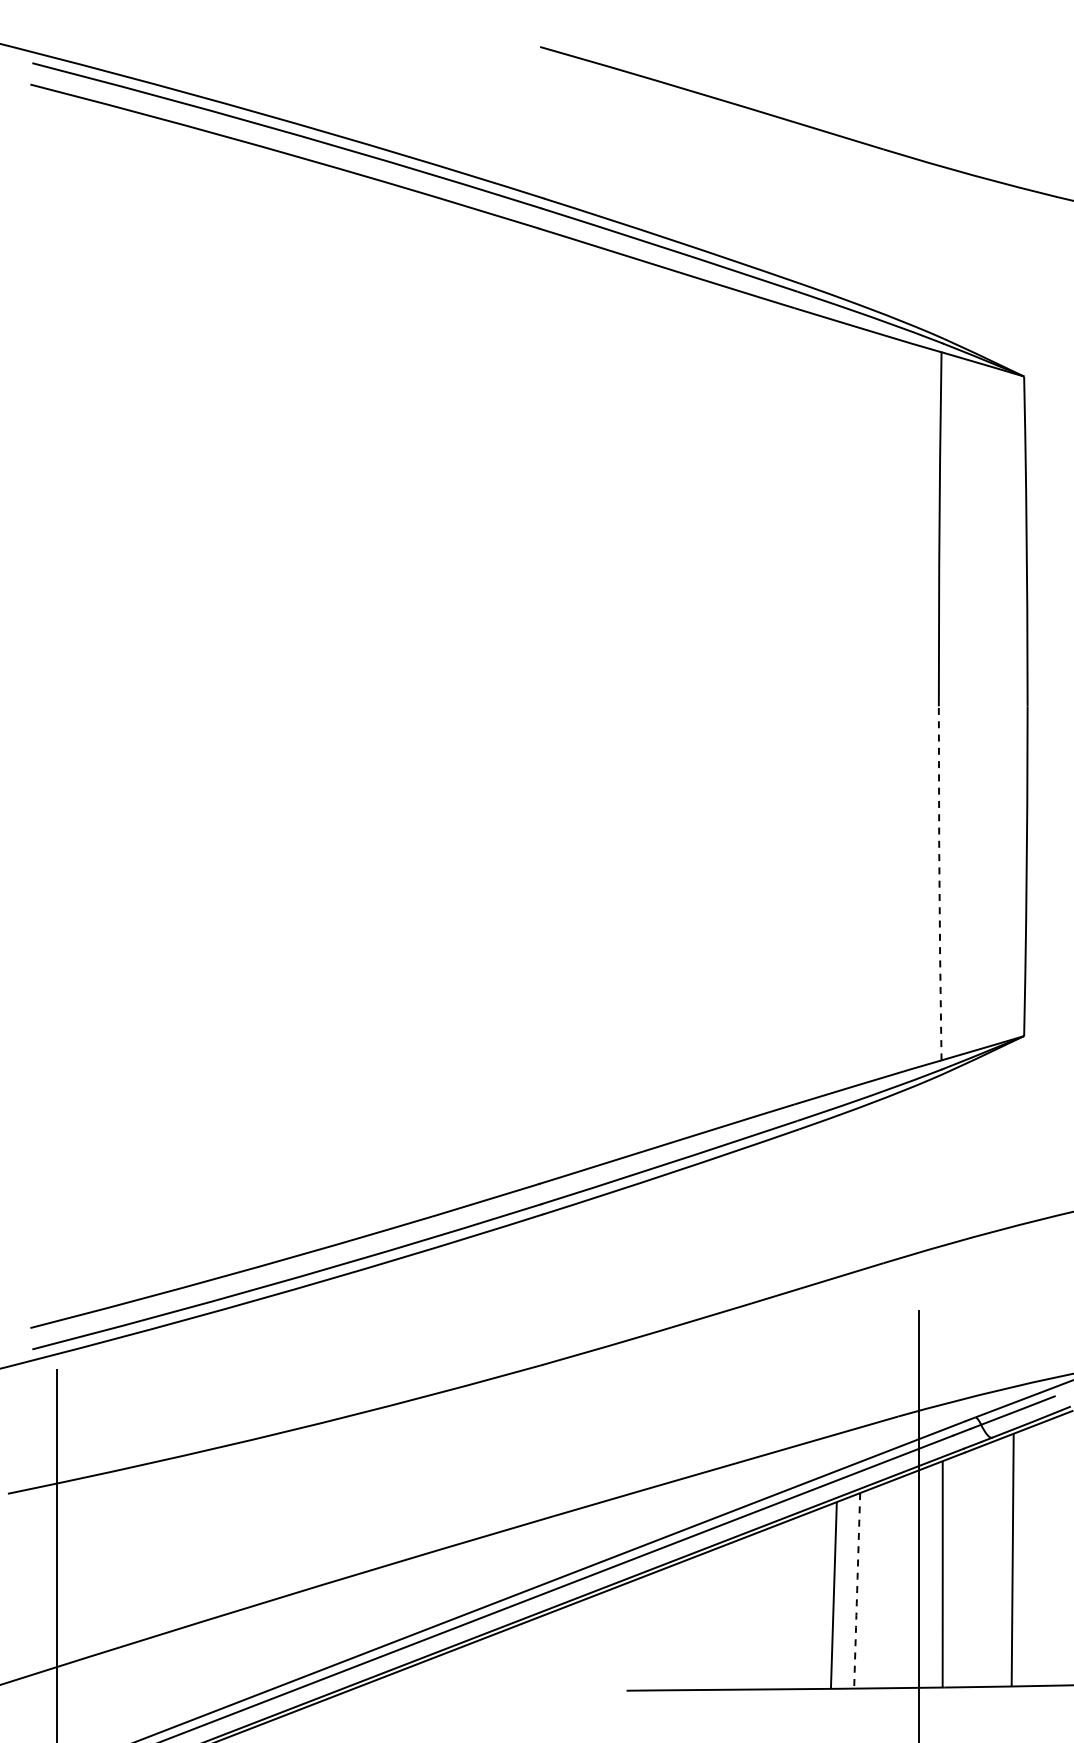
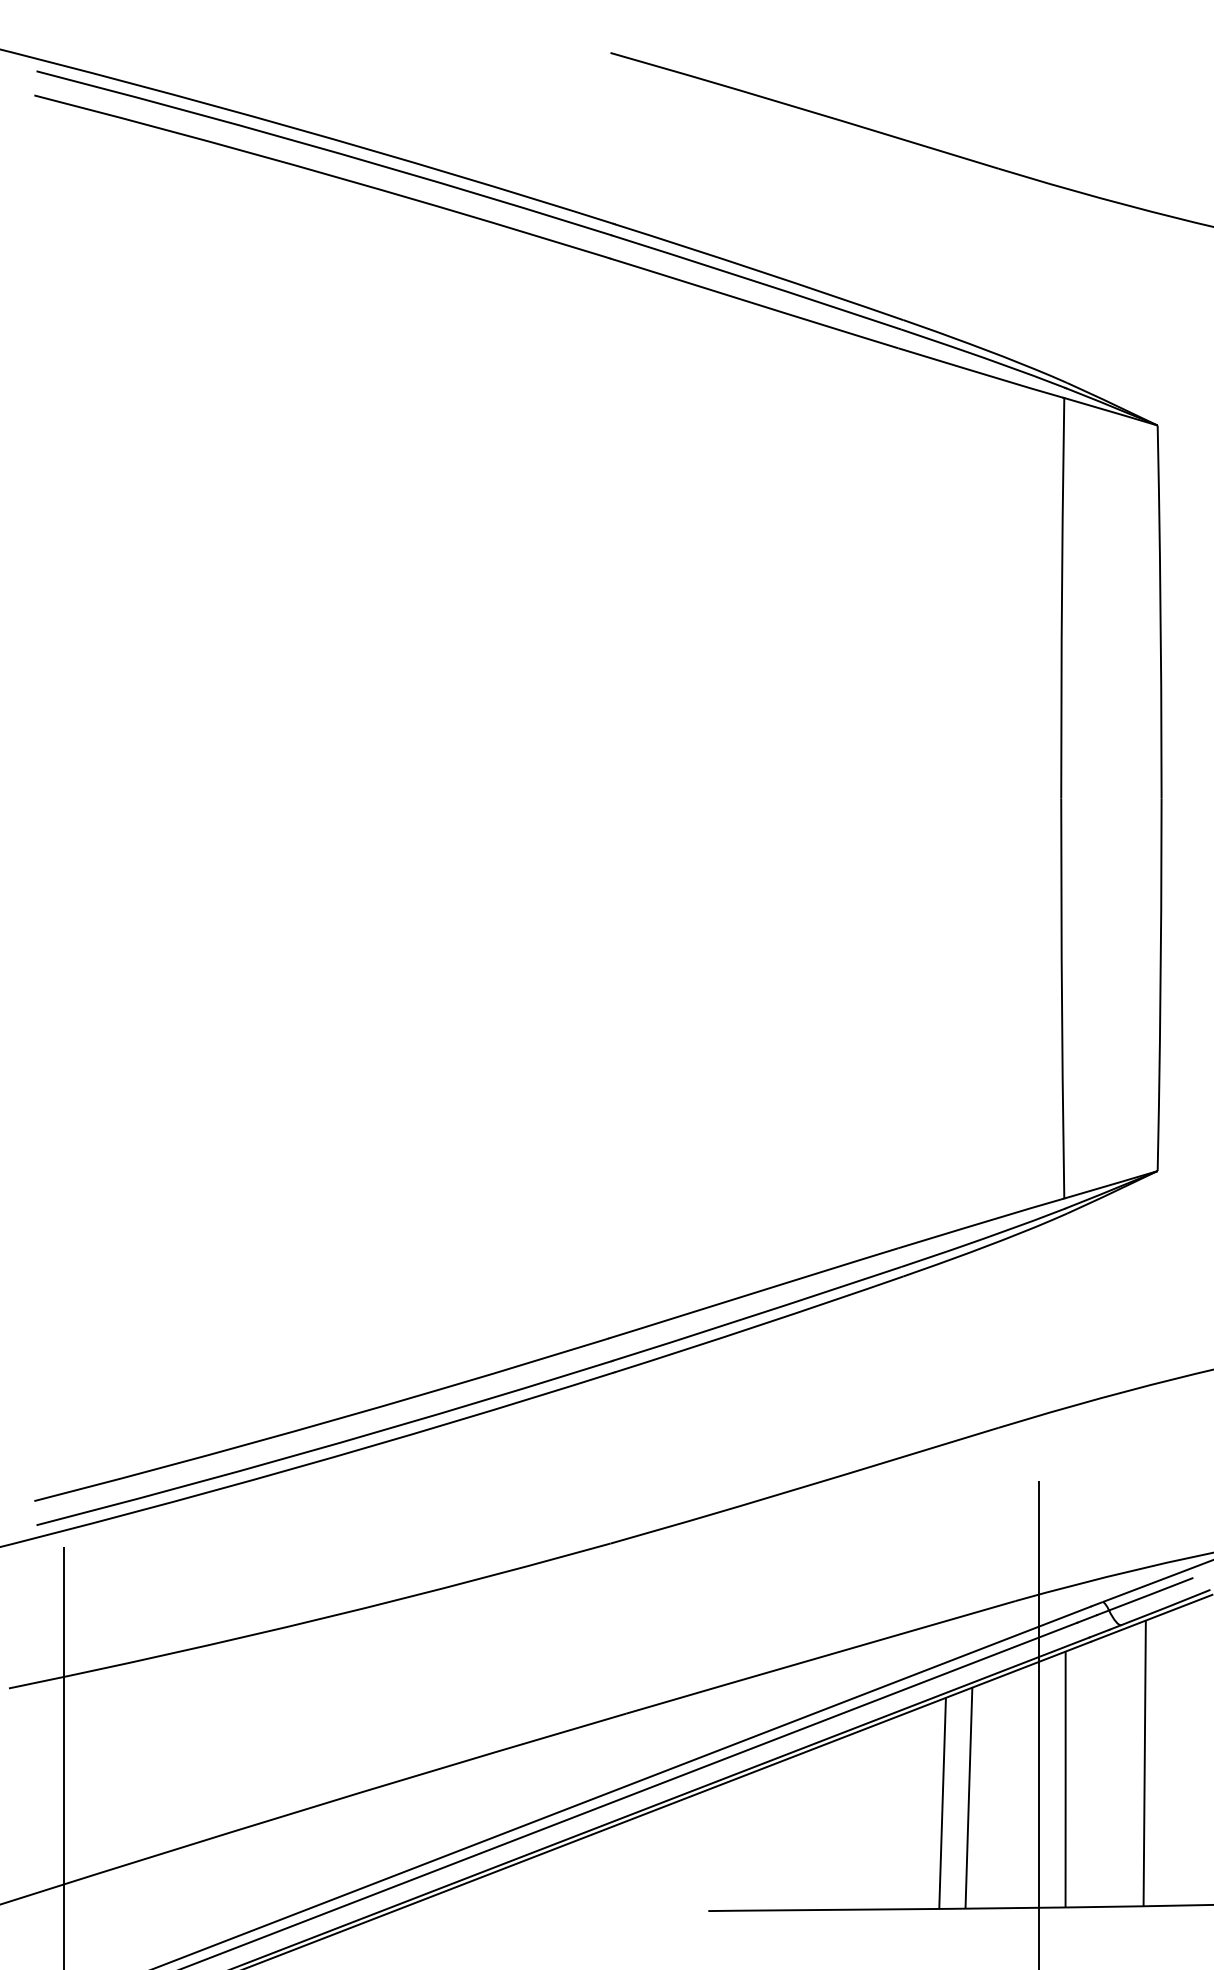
line: (939, 883) -> (1061, 998), dashed -> solid
arc: (857, 1590) -> (969, 1797), dashed -> solid

